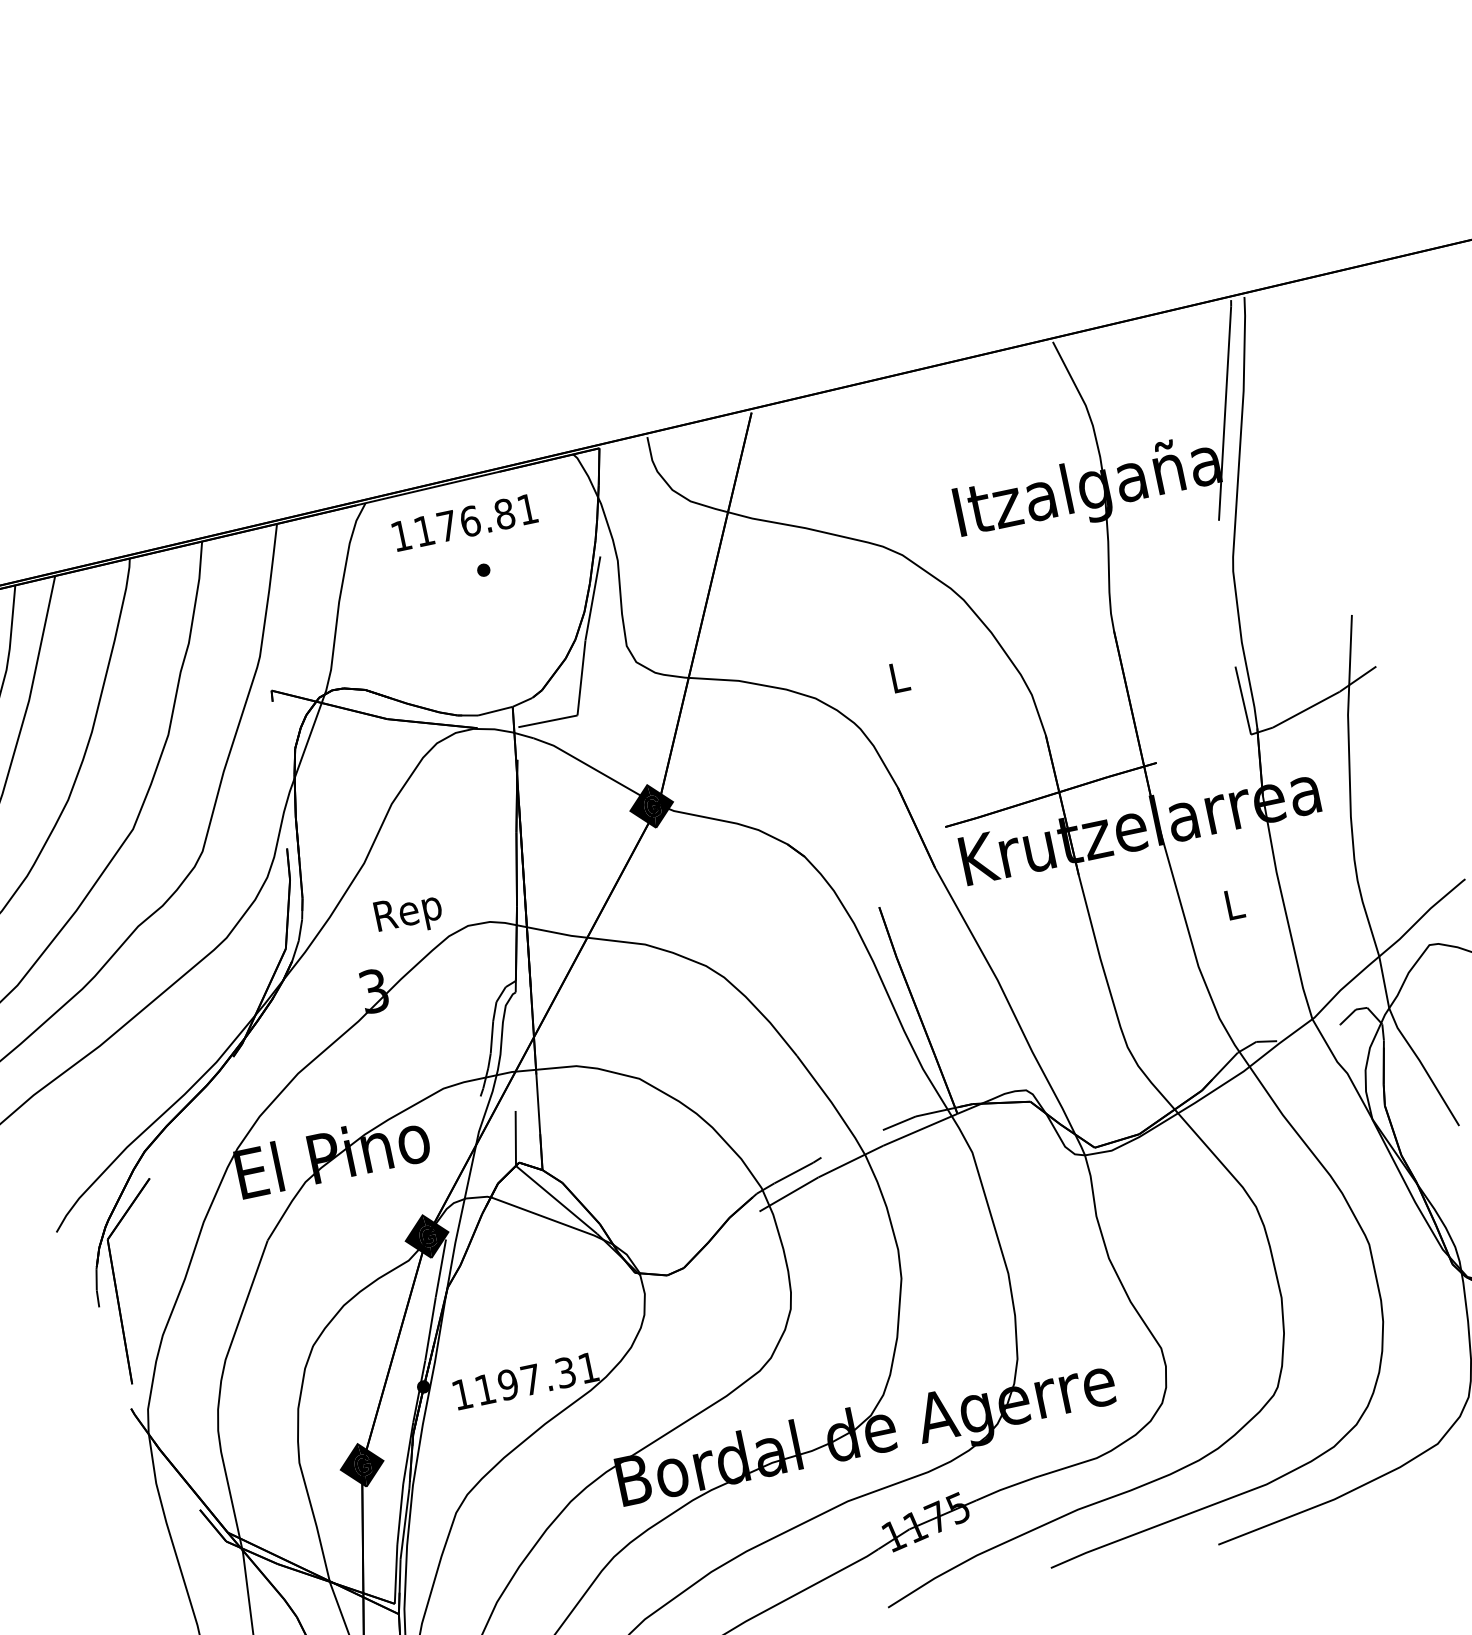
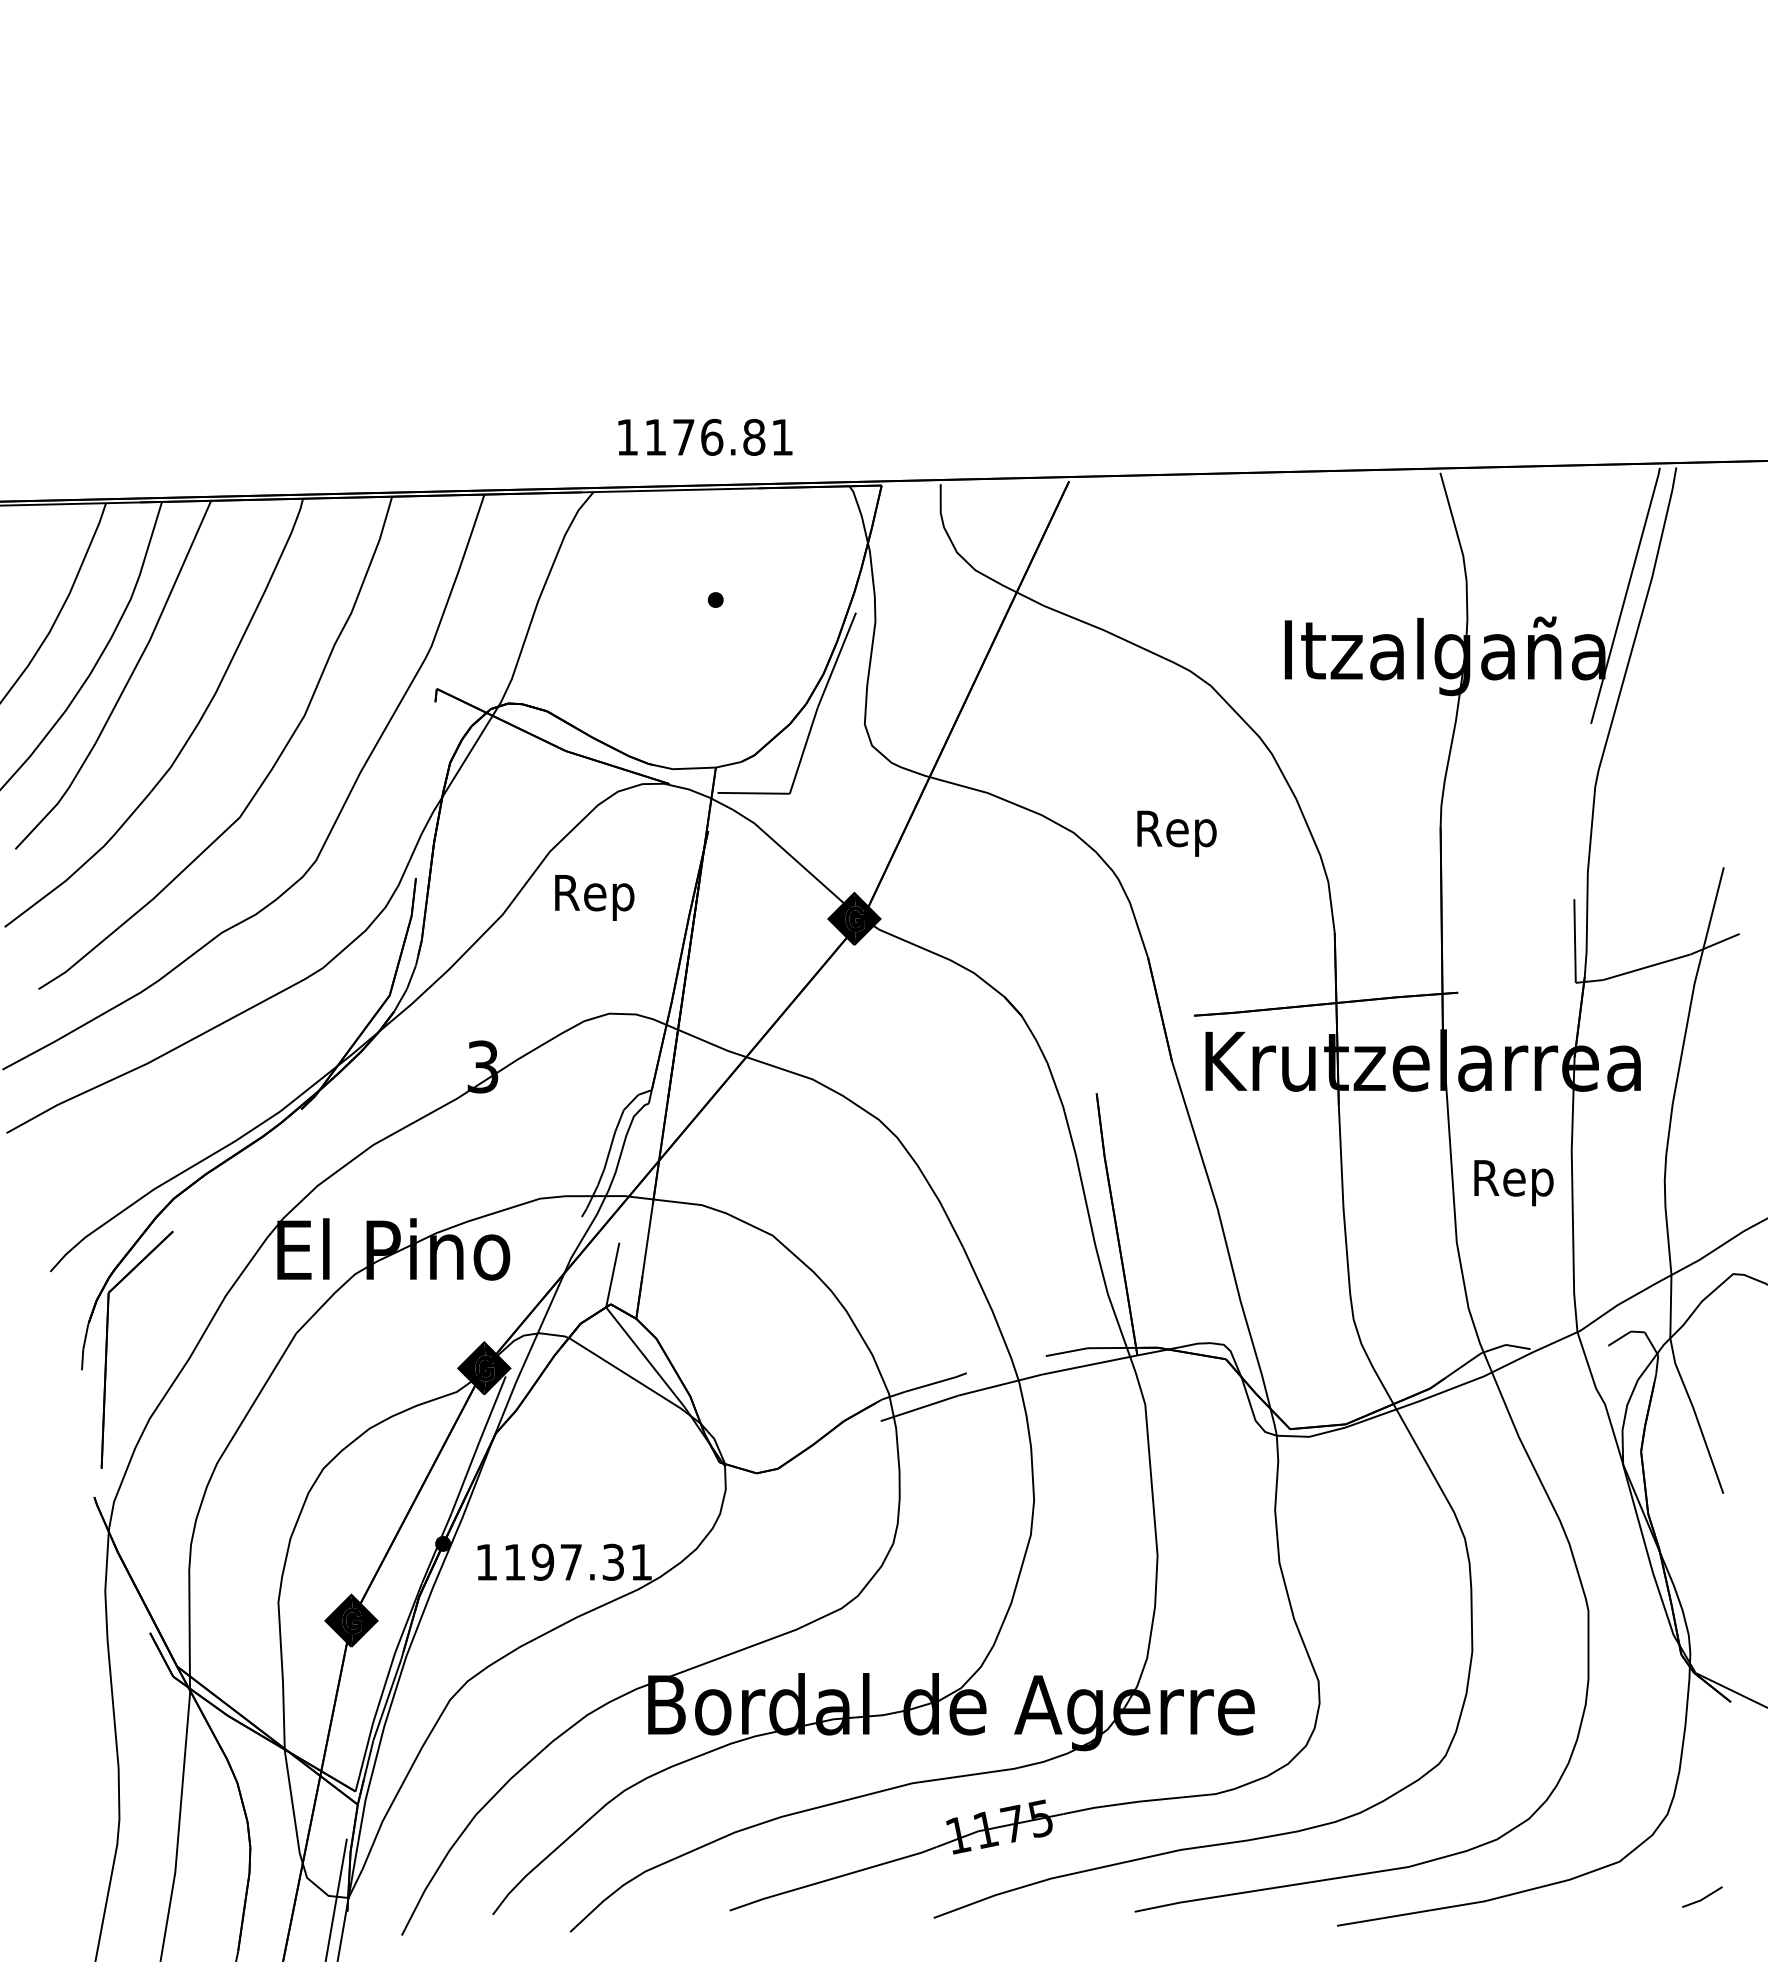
text: (464, 521) -> (705, 436), moved
text: (899, 681) -> (1176, 833), L -> Rep
text: (1234, 908) -> (1513, 1183), L -> Rep
text: (408, 914) -> (594, 897), moved

